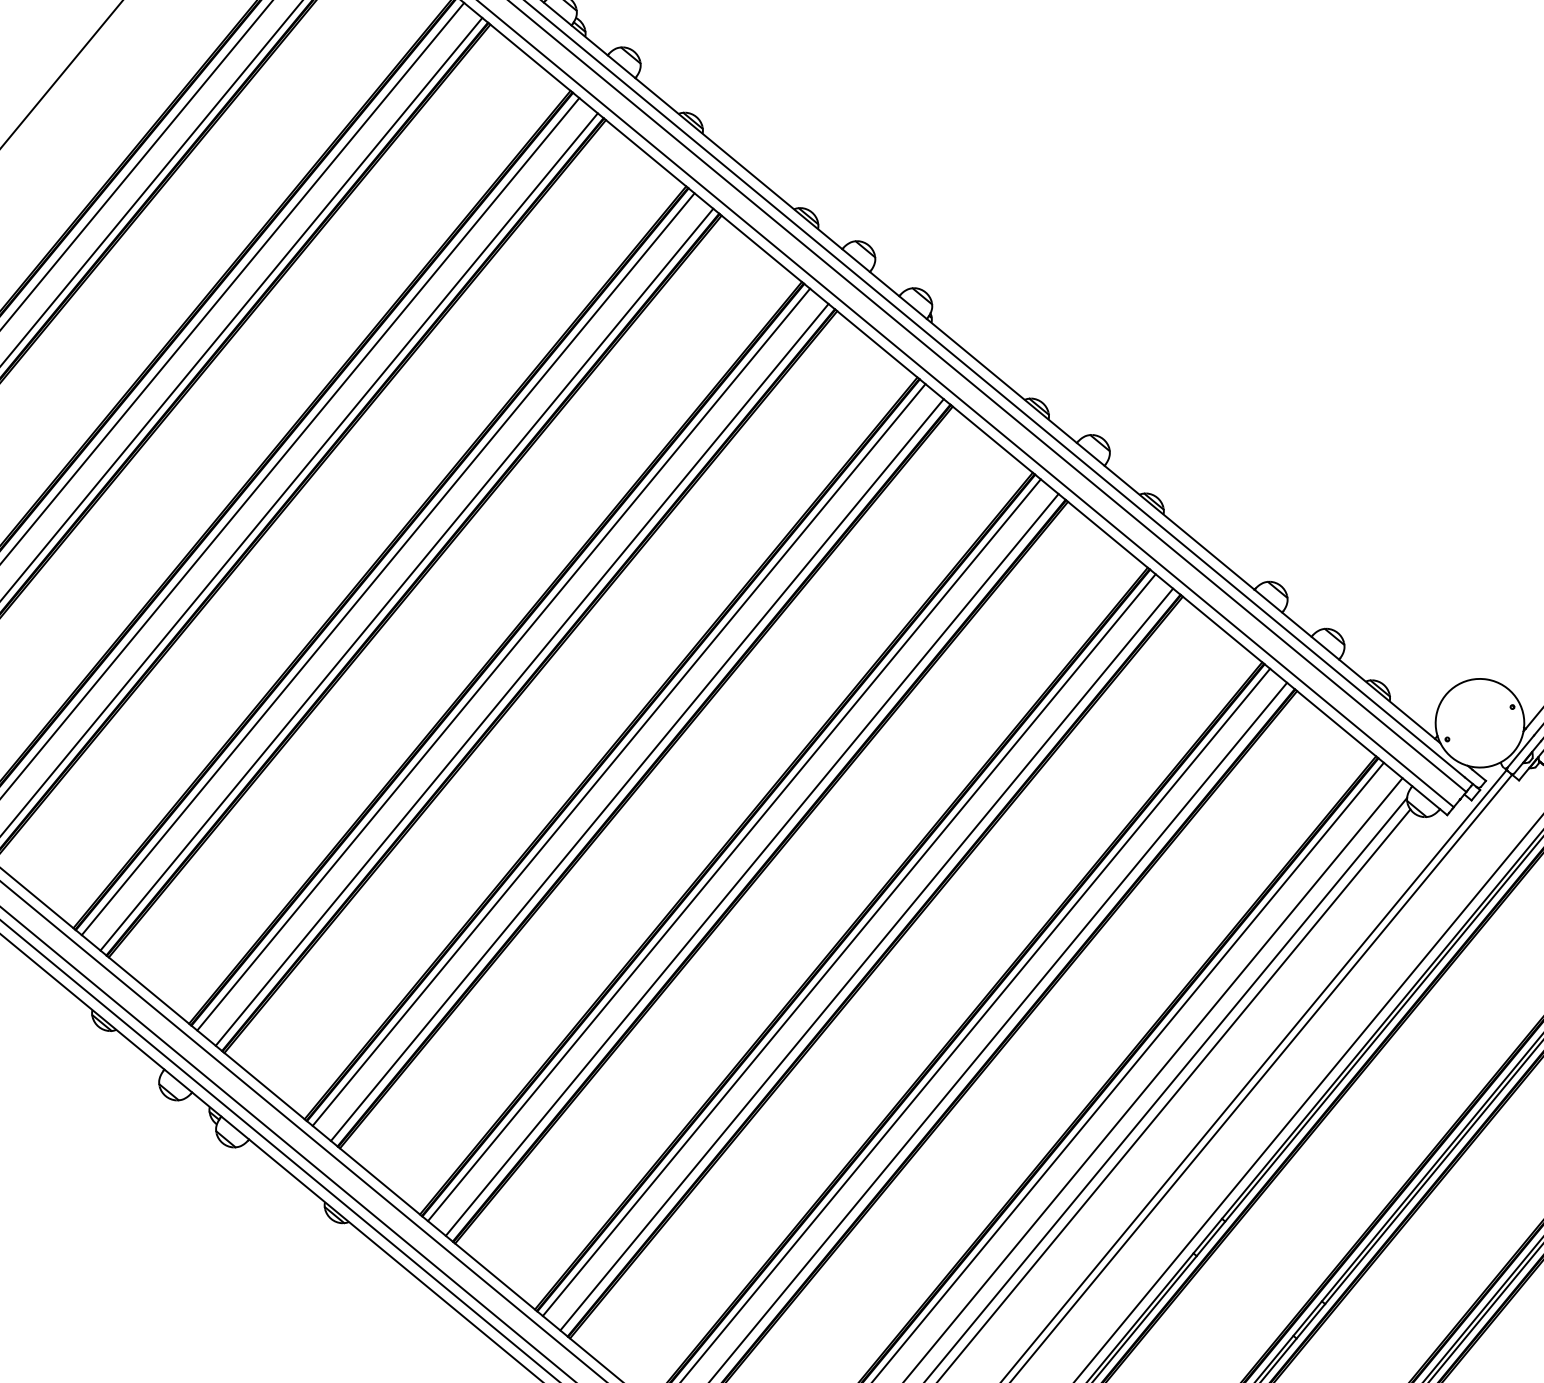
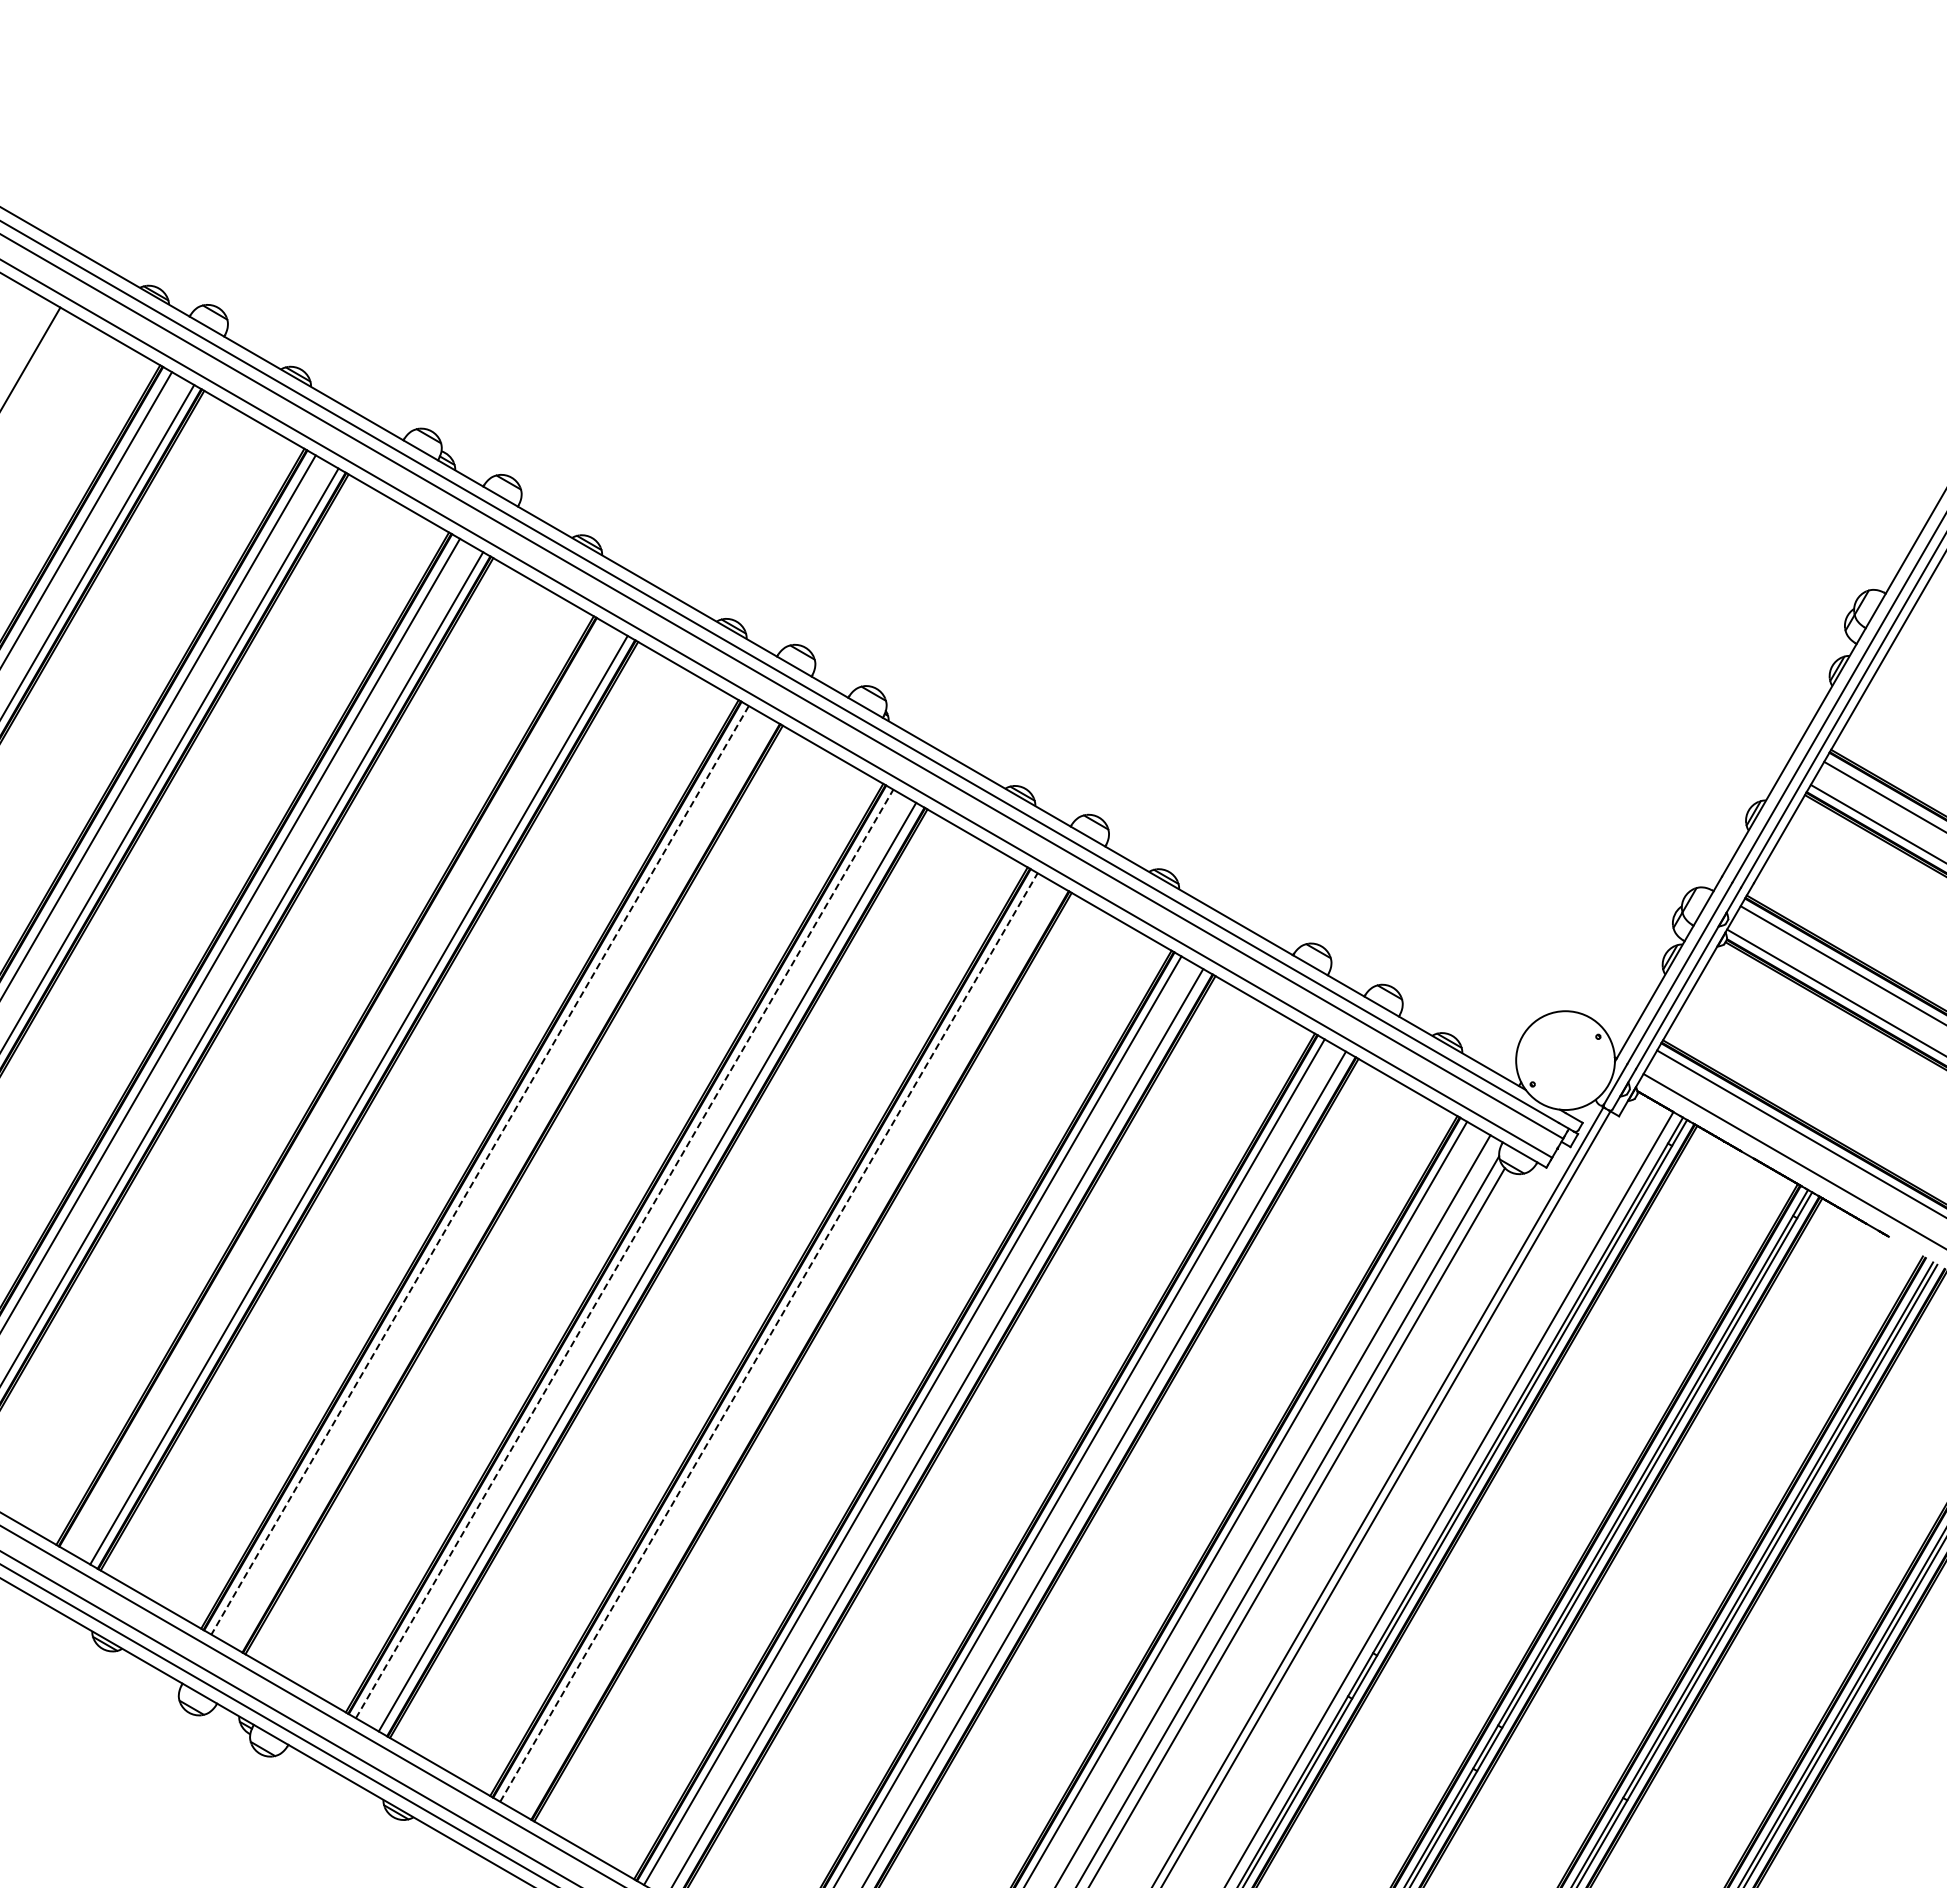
line: (388, 564) -> (335, 1086), removed
line: (503, 659) -> (479, 1170), solid -> dashed
line: (522, 674) -> (503, 1183), removed
line: (619, 754) -> (624, 1253), solid -> dashed
line: (734, 850) -> (769, 1337), solid -> dashed
line: (751, 864) -> (790, 1350), removed

